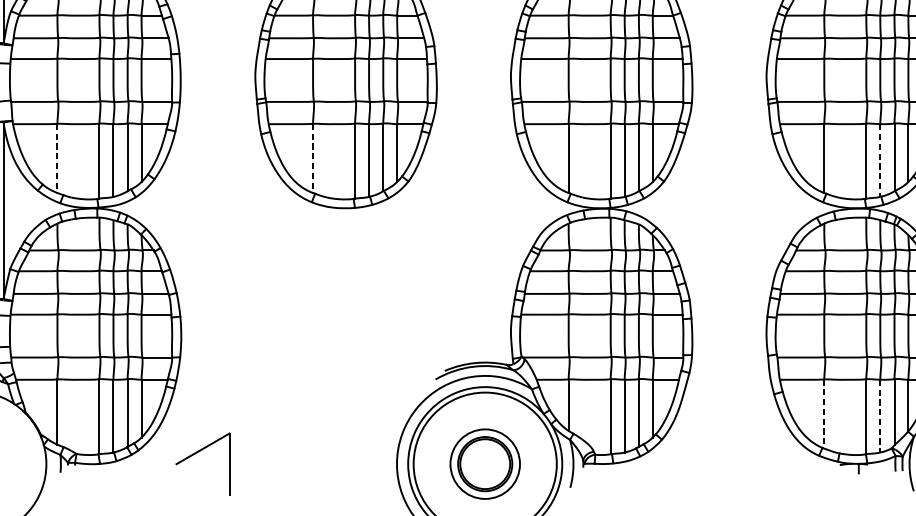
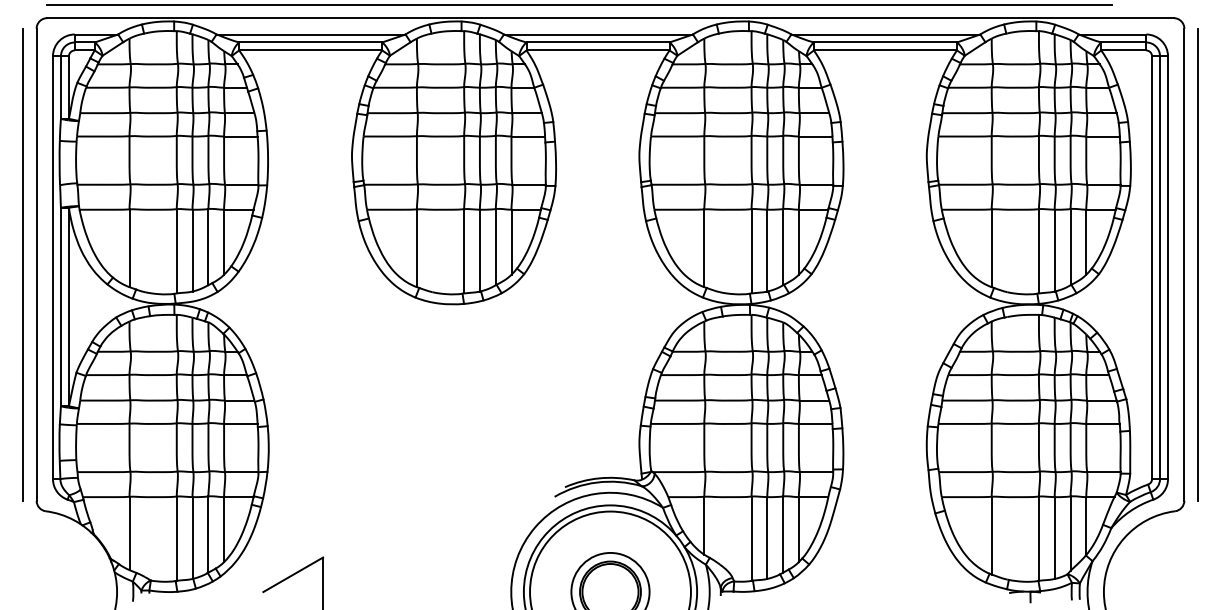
line: (57, 158) -> (129, 248), dashed -> solid
line: (312, 158) -> (416, 248), dashed -> solid
line: (880, 160) -> (1054, 250), dashed -> solid
line: (824, 413) -> (991, 535), dashed -> solid
line: (880, 416) -> (1054, 538), dashed -> solid

